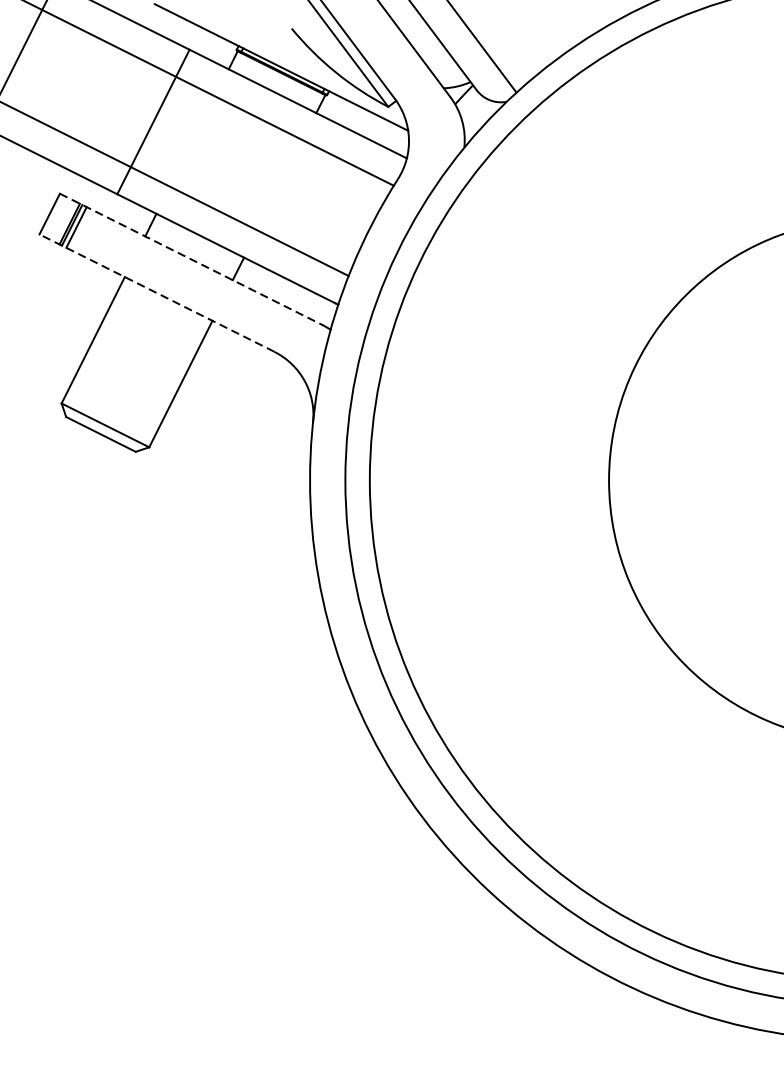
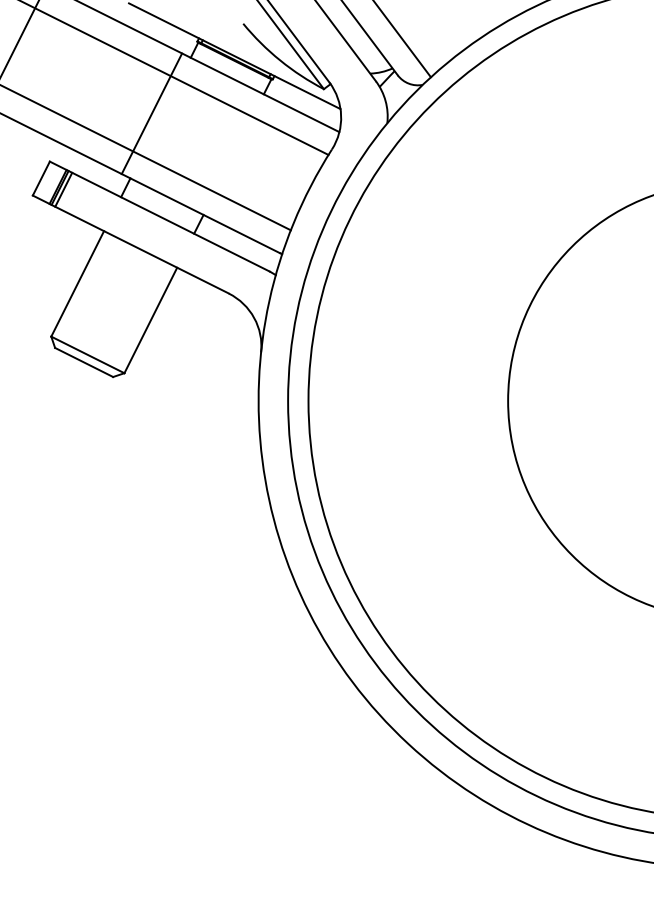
line: (152, 121) -> (151, 113), moved
line: (192, 259) -> (160, 216), dashed -> solid
line: (156, 293) -> (130, 244), dashed -> solid

